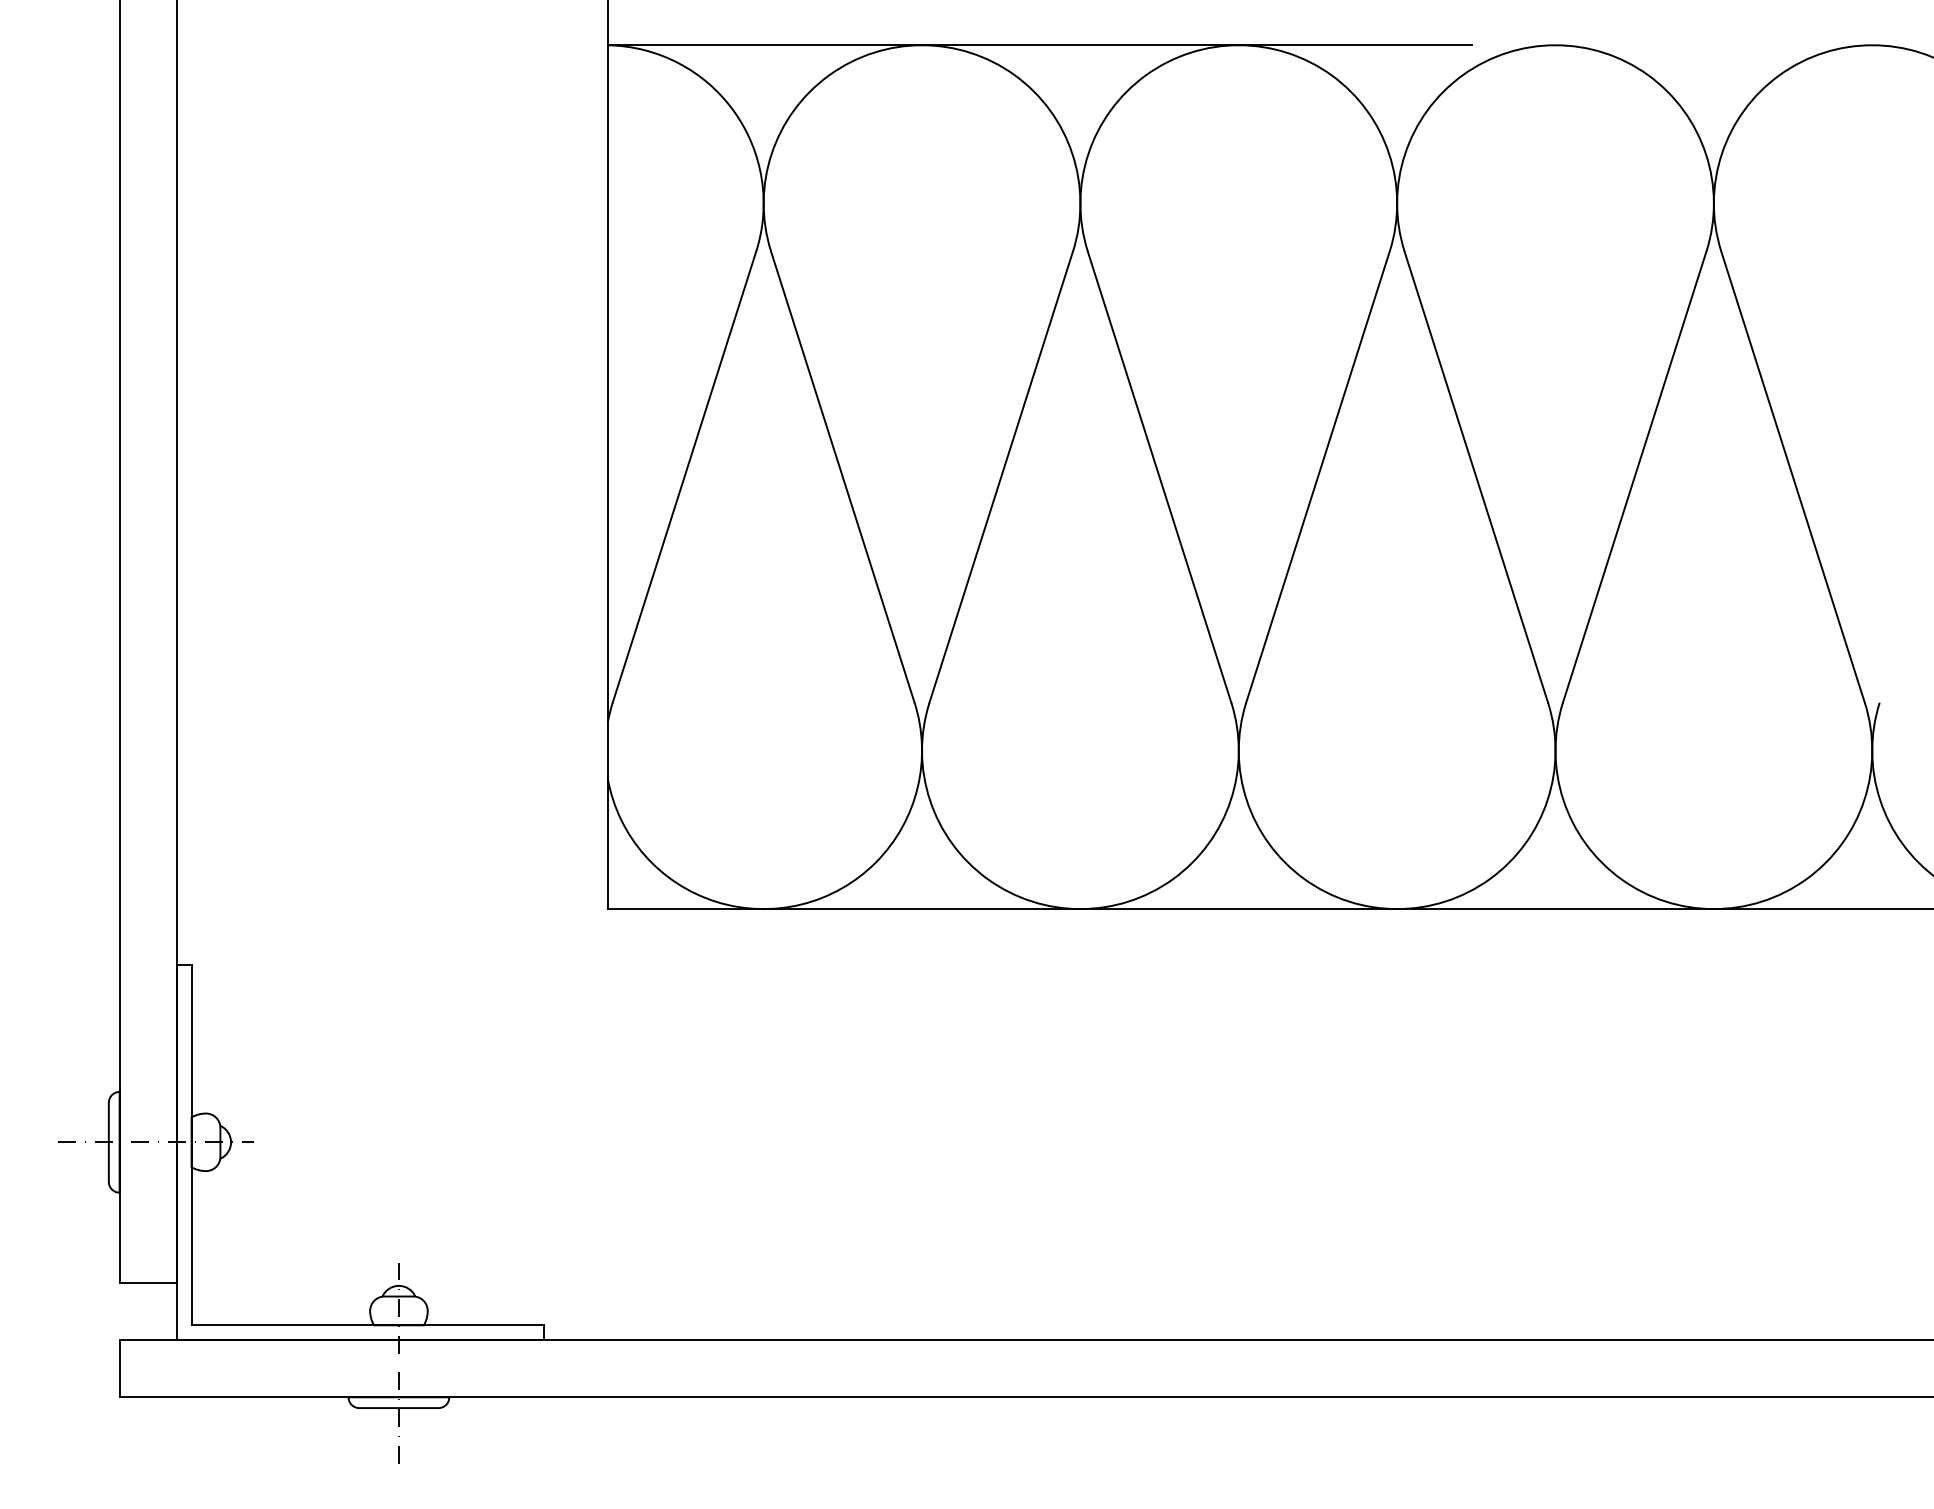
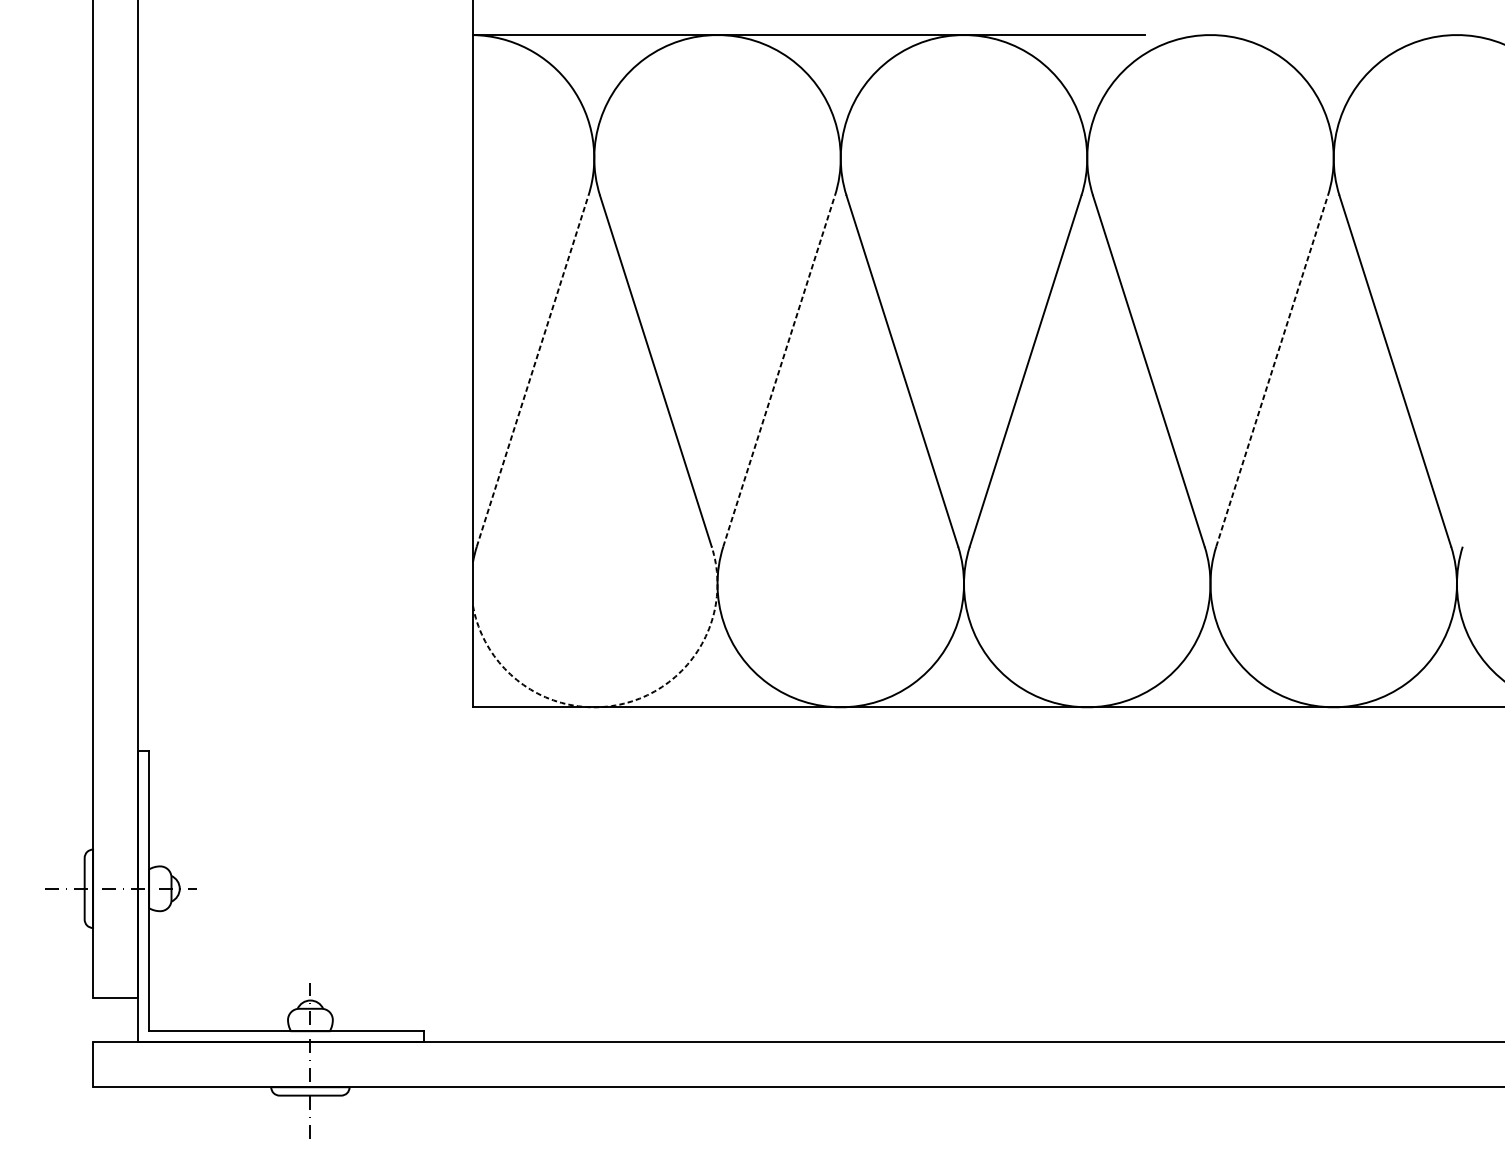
line: (684, 477) -> (532, 371), solid -> dashed
line: (1001, 477) -> (779, 371), solid -> dashed
line: (1634, 477) -> (1271, 371), solid -> dashed
arc: (801, 904) -> (623, 703), solid -> dashed

